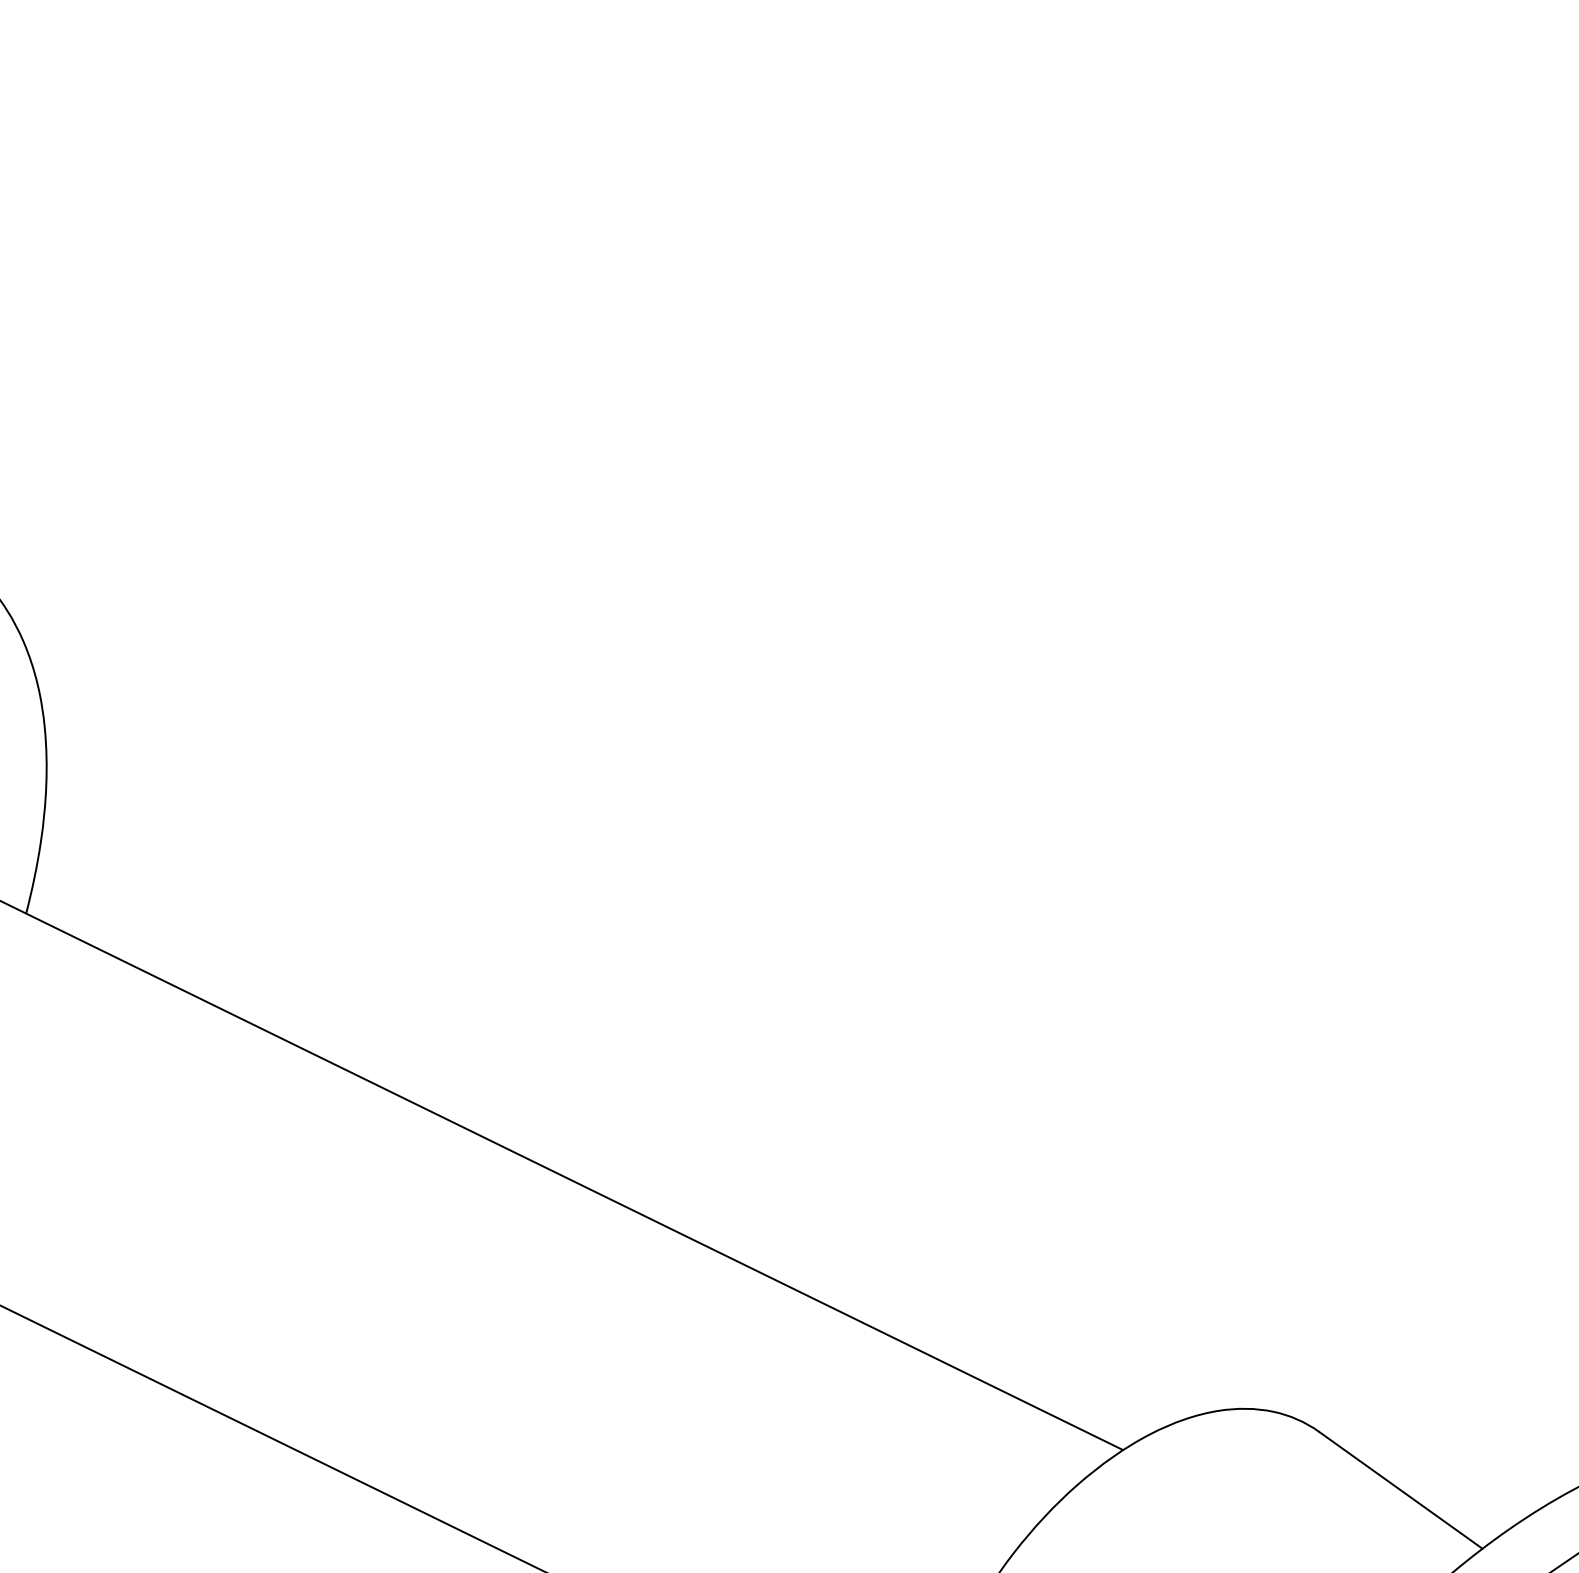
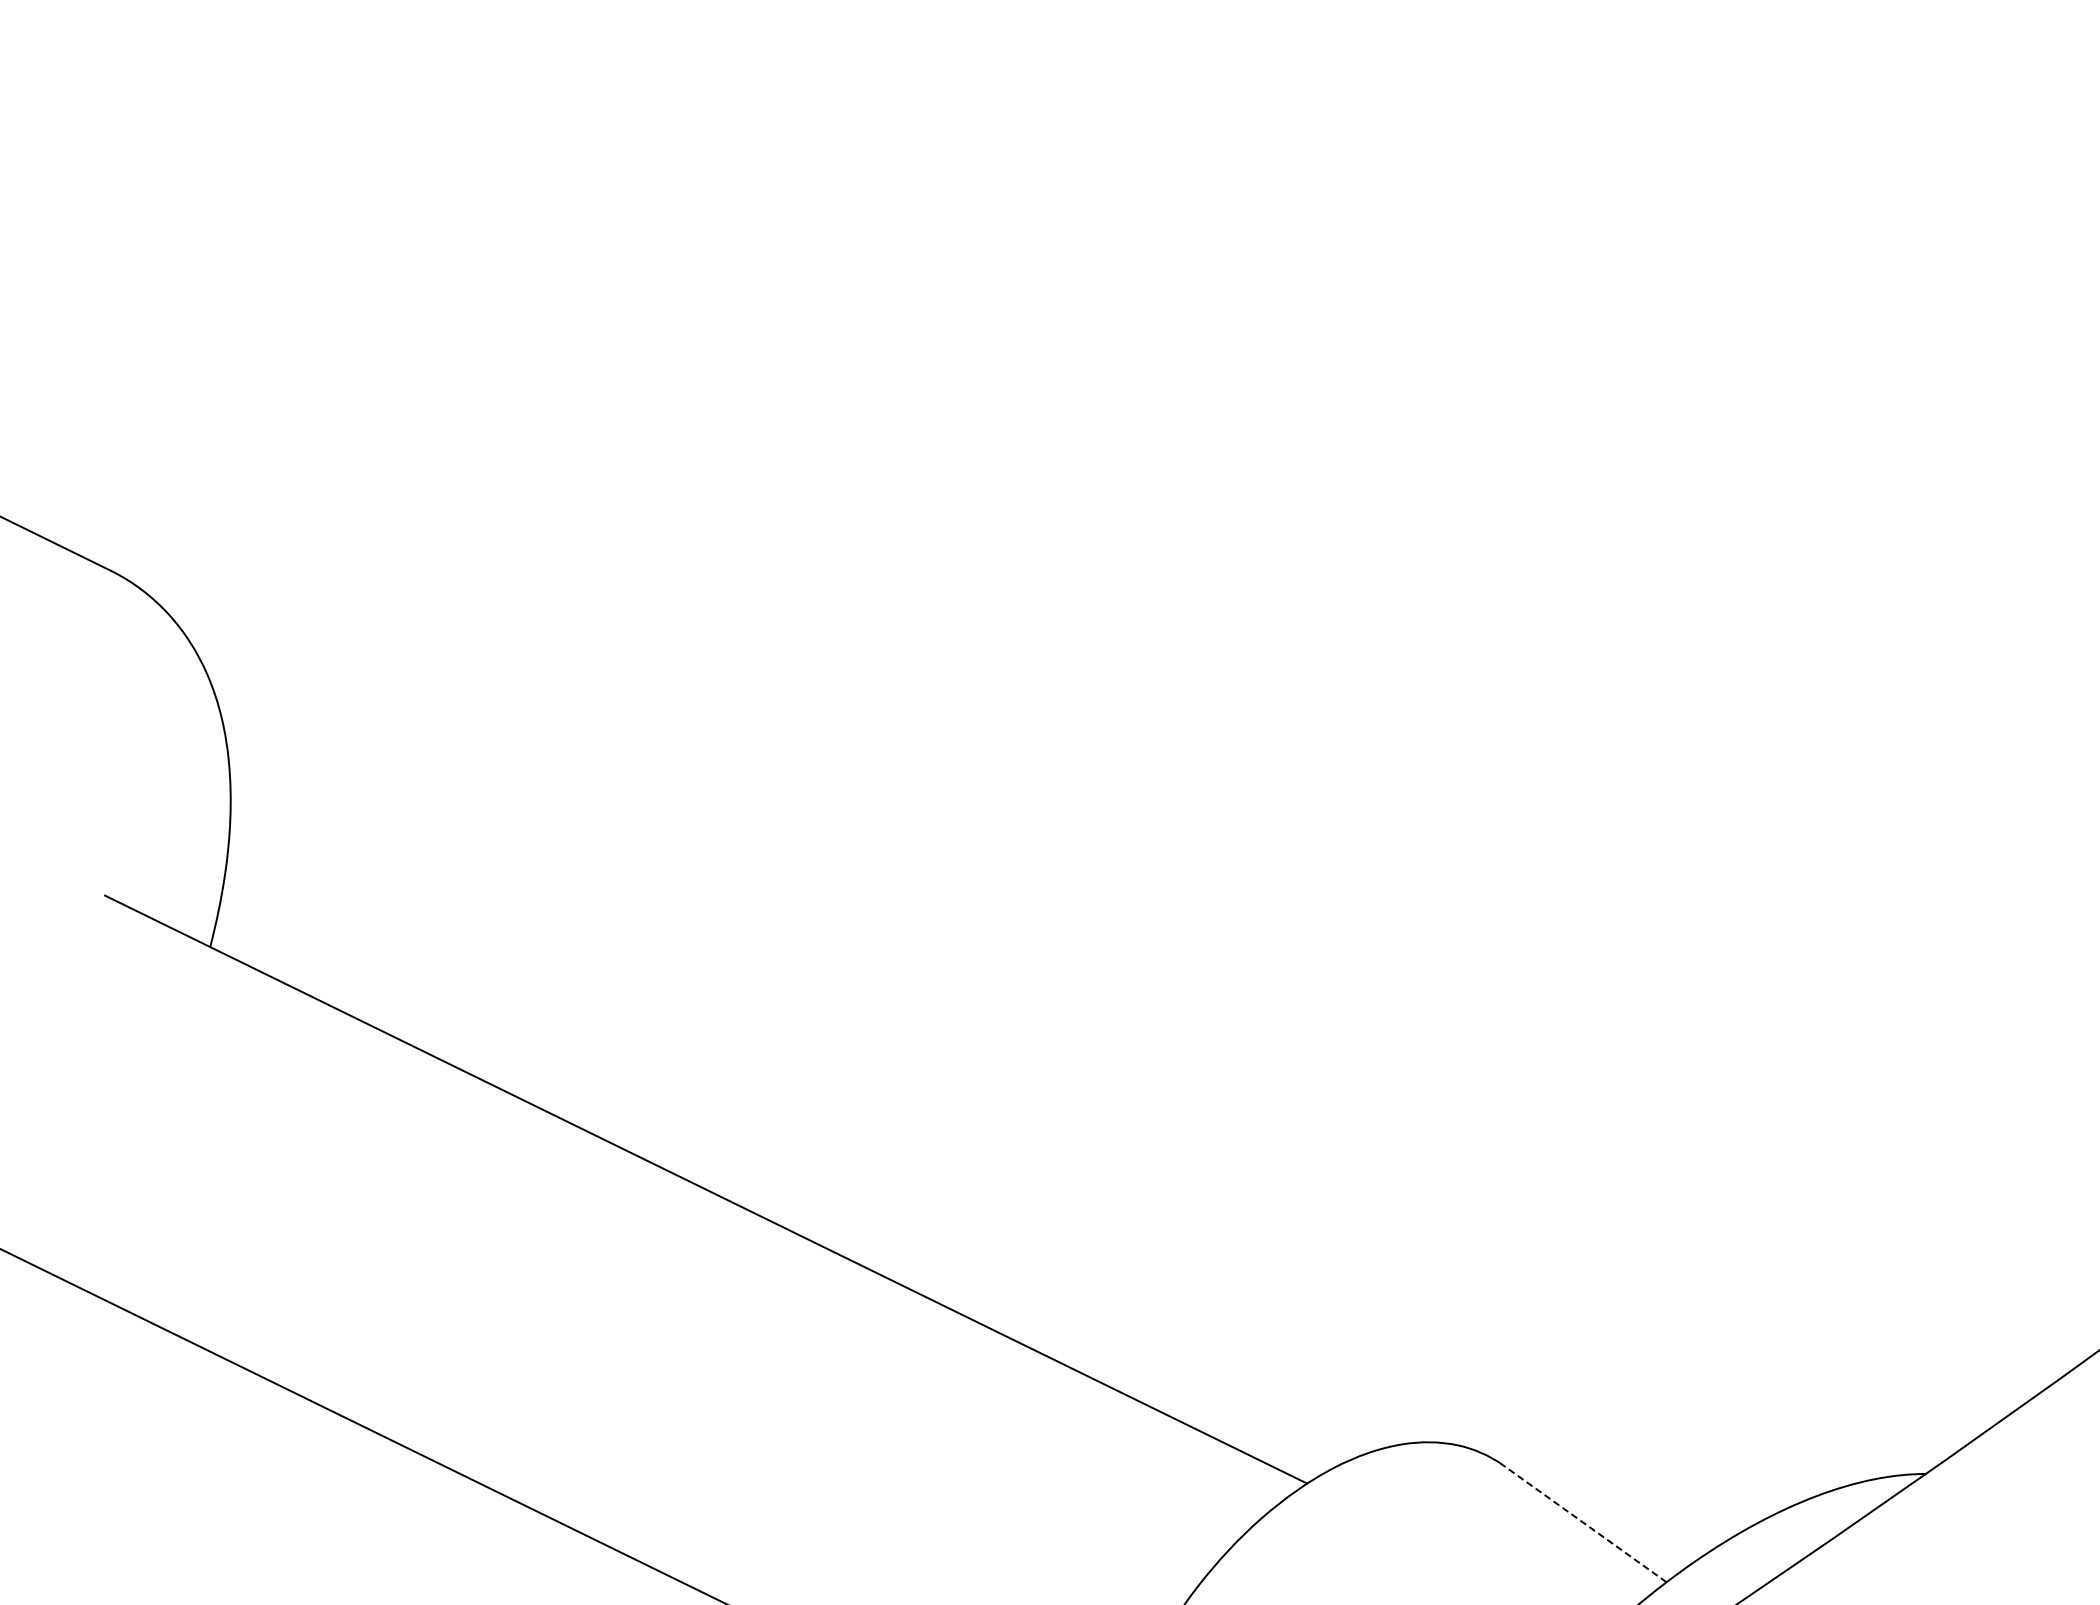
line: (1400, 1490) -> (1584, 1523), solid -> dashed

